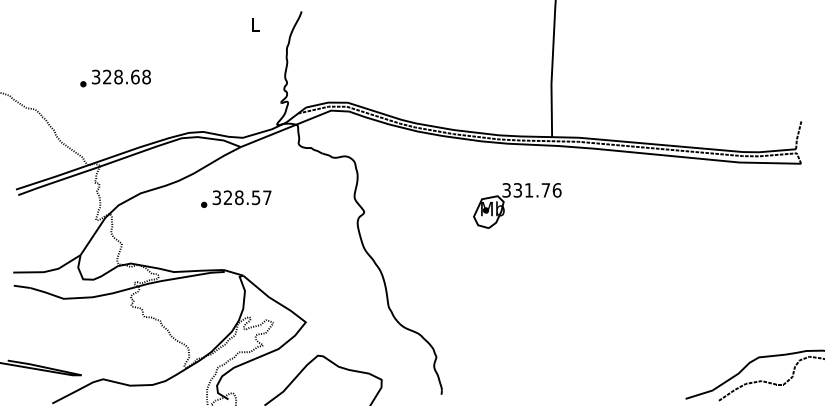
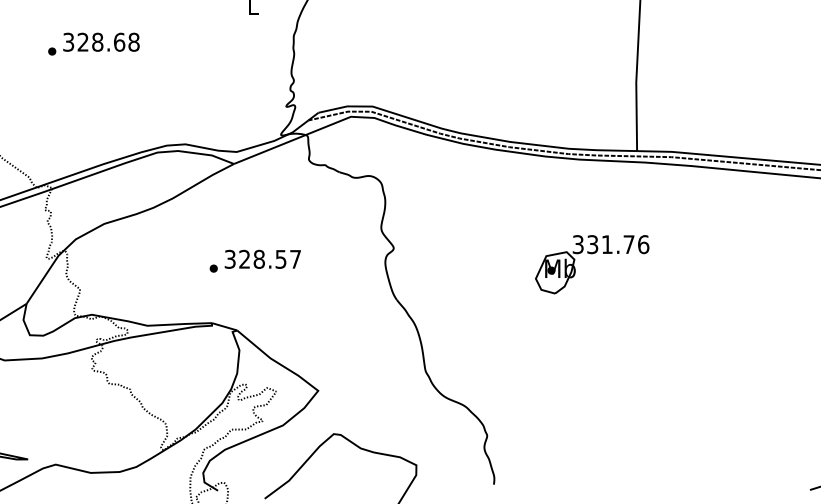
text: (115, 78) -> (93, 44), moved
part: (517, 197) -> (592, 253), moved
text: (236, 198) -> (255, 260), moved

